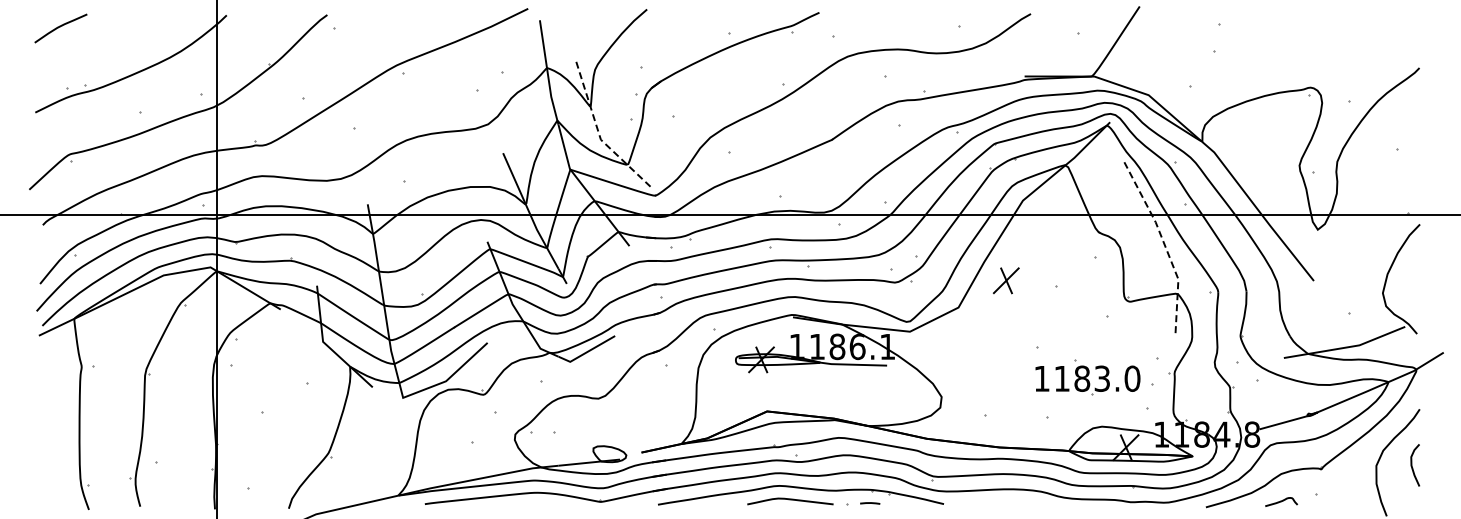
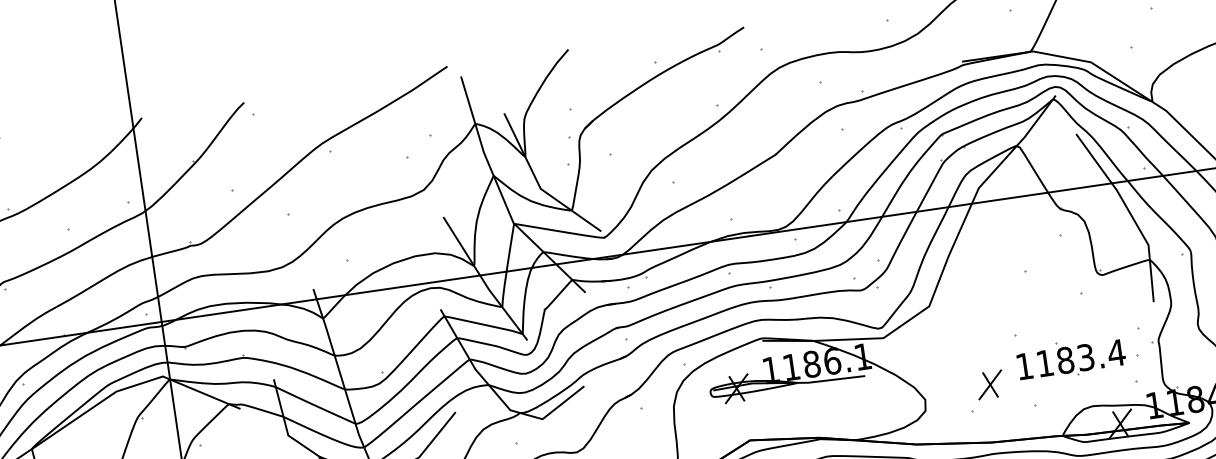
line: (599, 135) -> (538, 184), dashed -> solid
line: (1164, 245) -> (1129, 212), dashed -> solid
part: (1005, 280) -> (989, 384), moved
text: (1132, 378) -> (1116, 352), 1183.0 -> 1183.4

